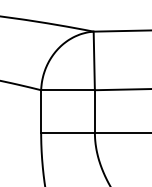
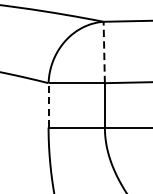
line: (94, 60) -> (104, 52), solid -> dashed
line: (41, 110) -> (48, 104), solid -> dashed

